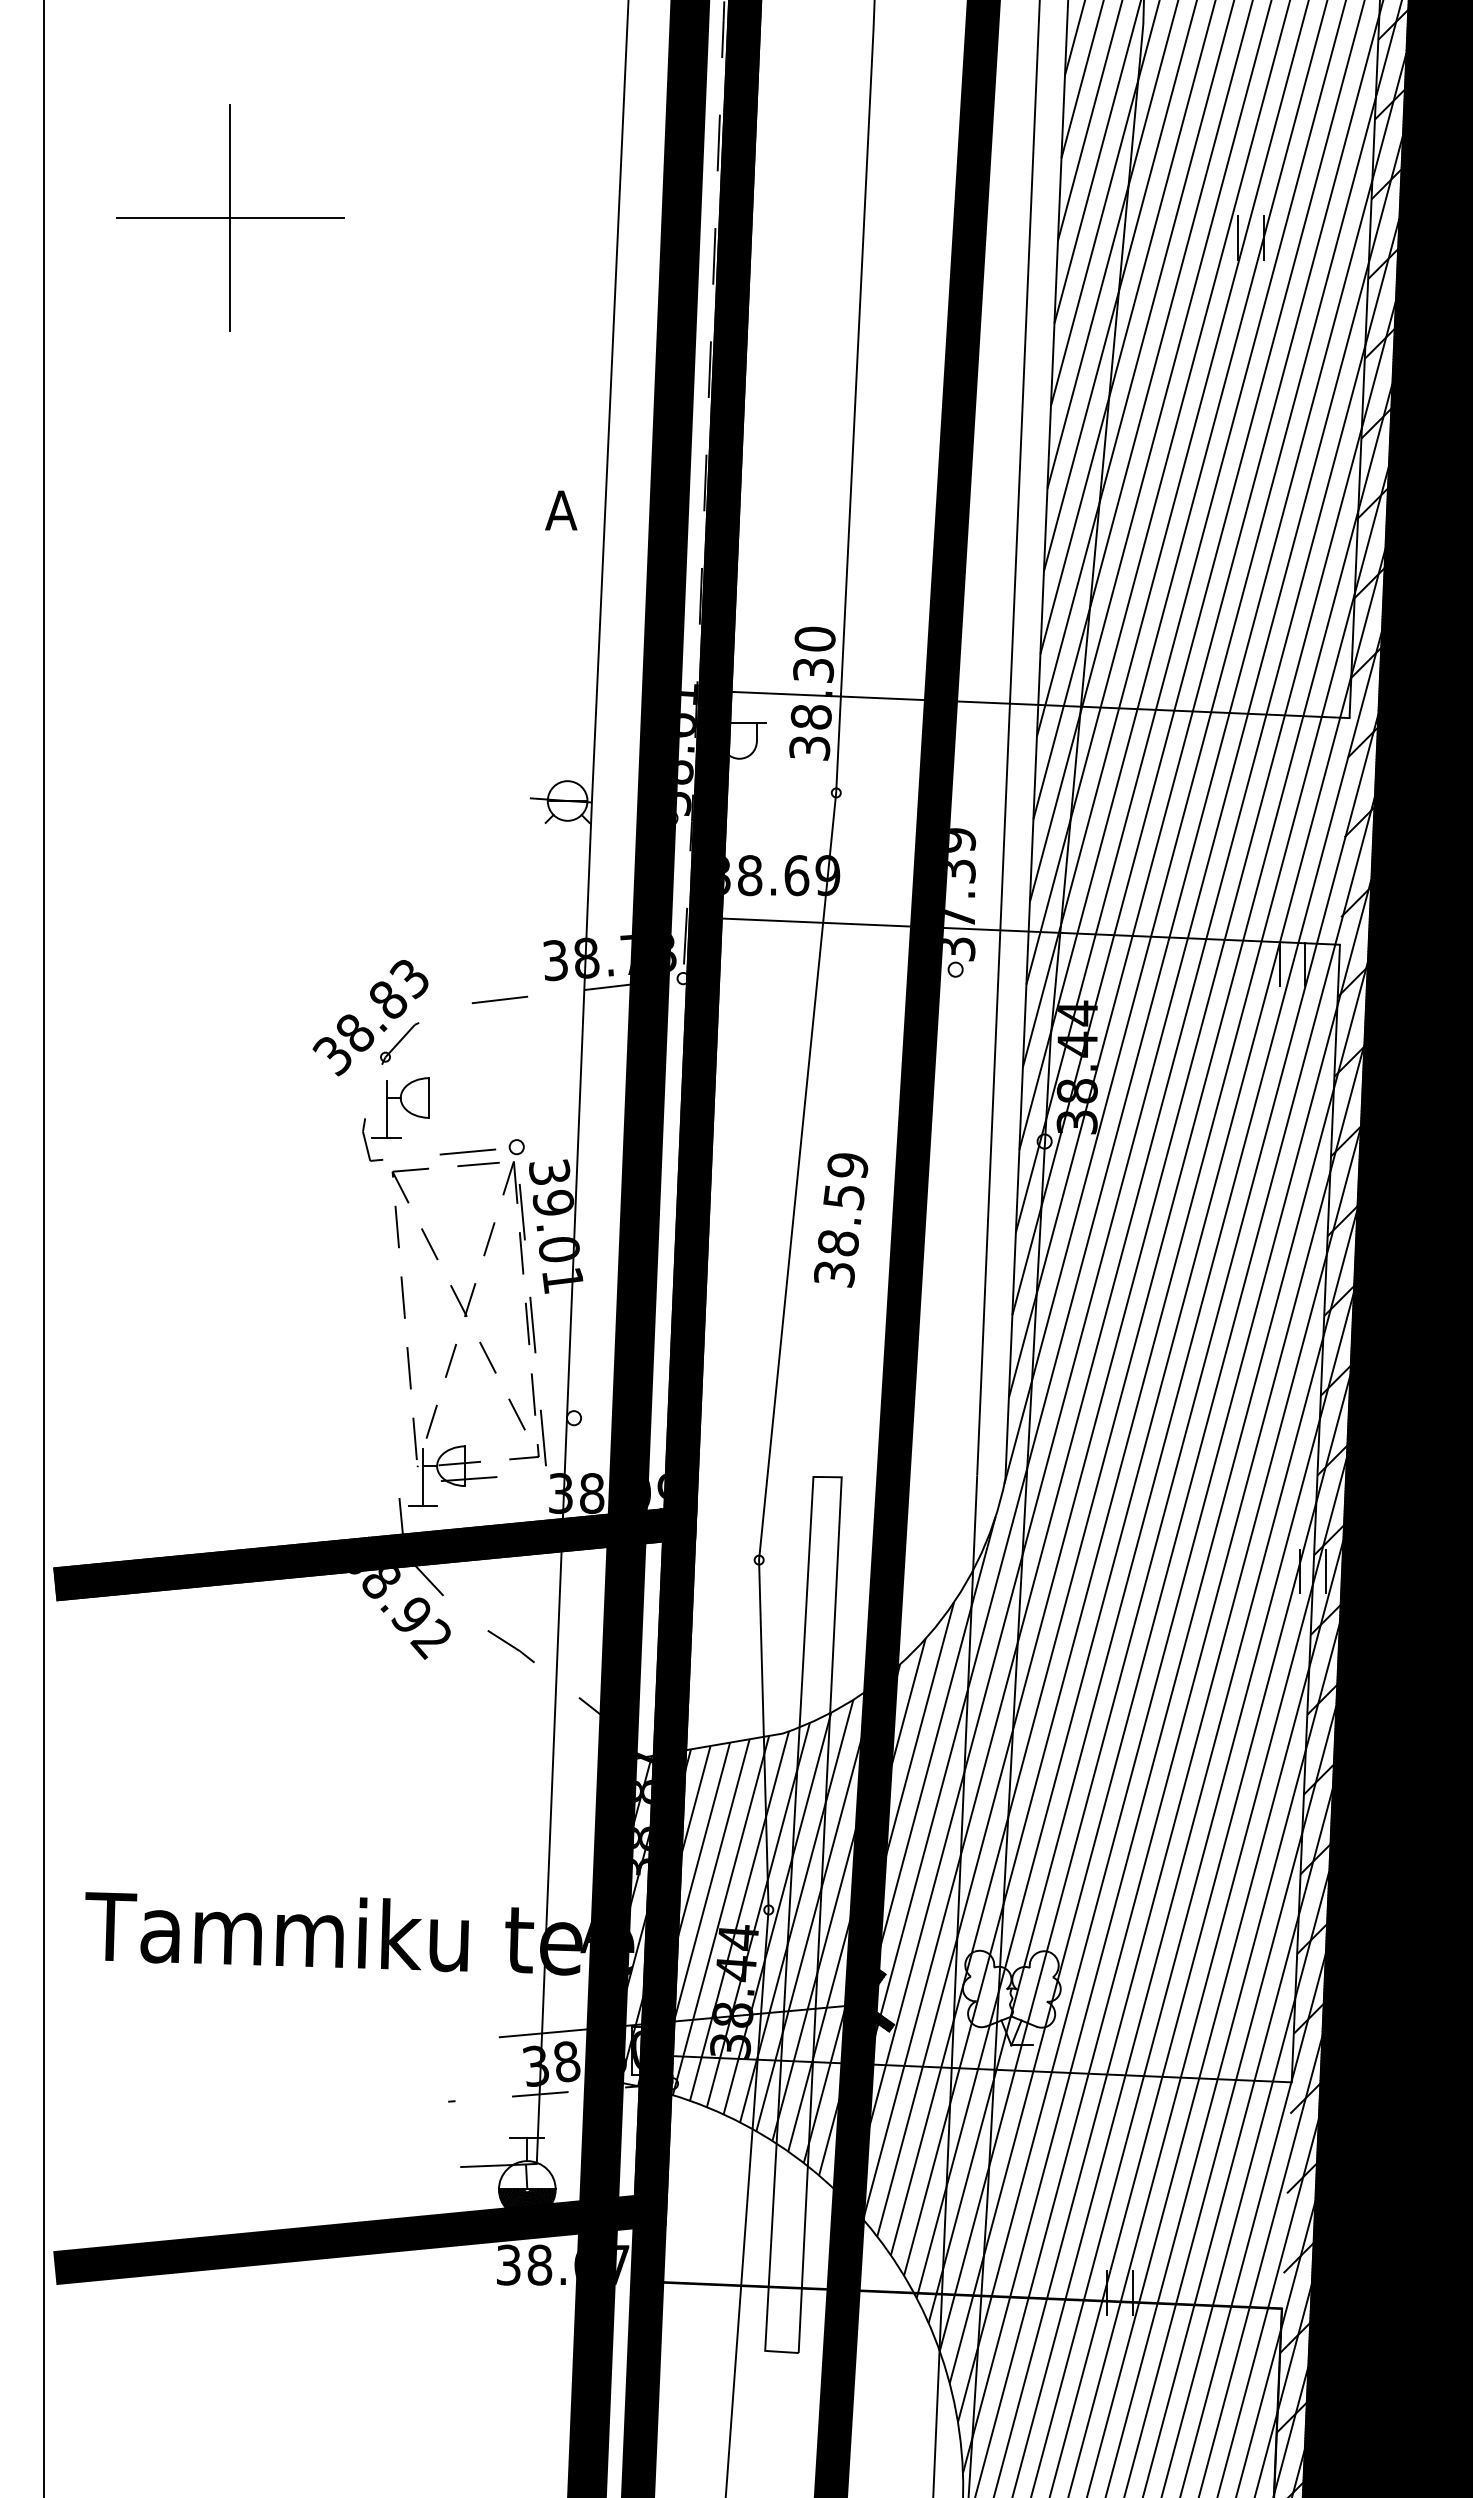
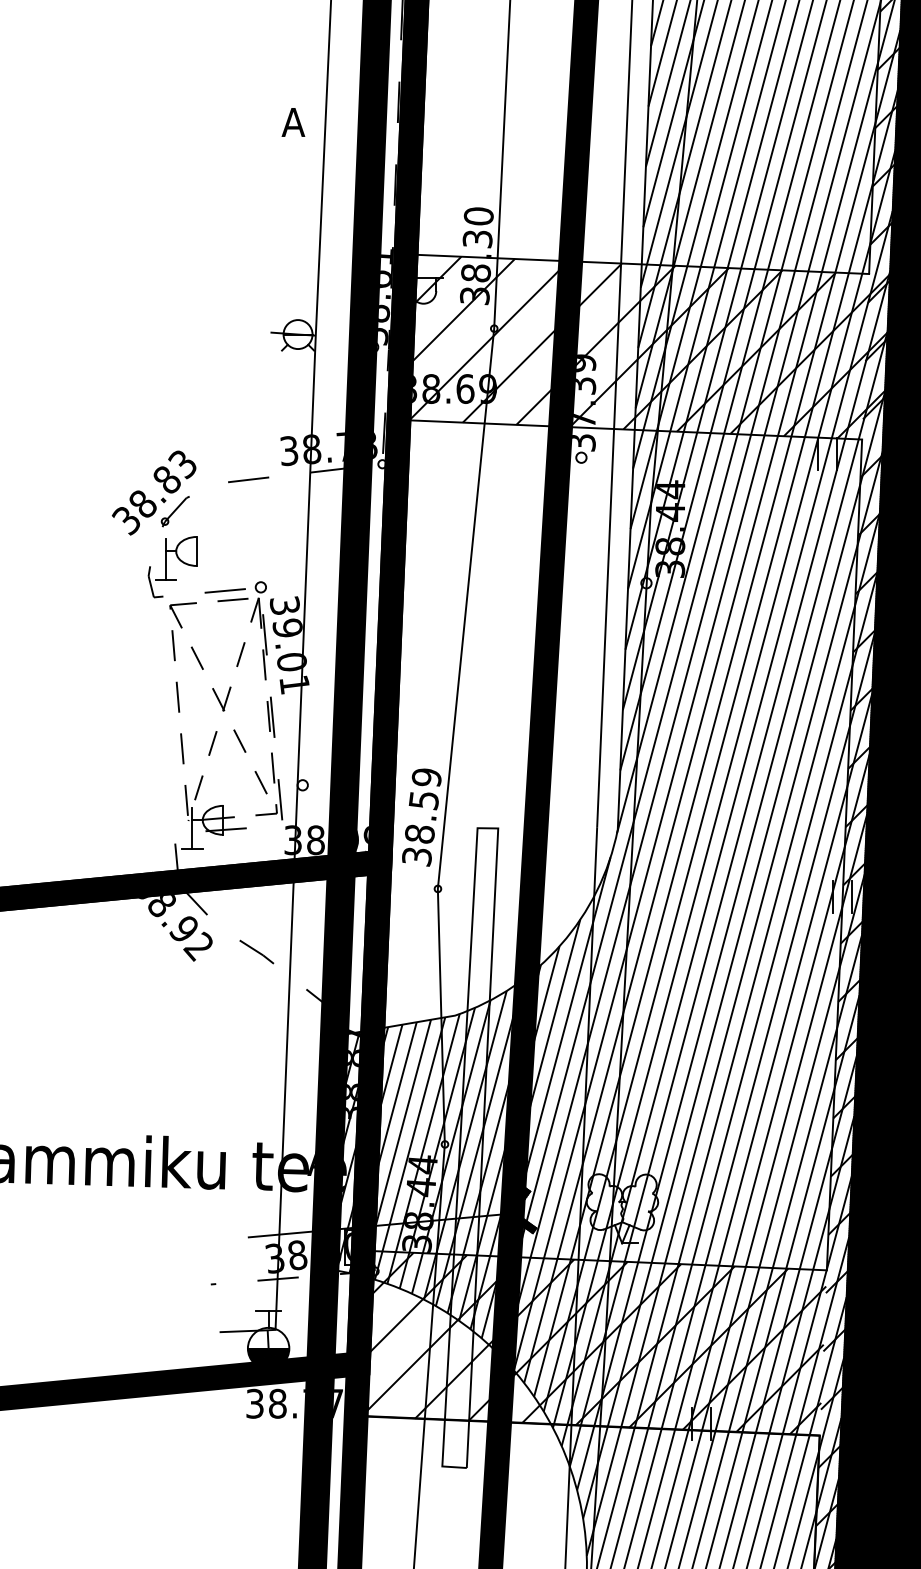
hatch: (1059, 818) -> (657, 347), added
text: (841, 1220) -> (422, 817), moved
hatch: (969, 2182) -> (591, 1343), added
text: (575, 2261) -> (303, 1401), 38.67 -> 38.77

